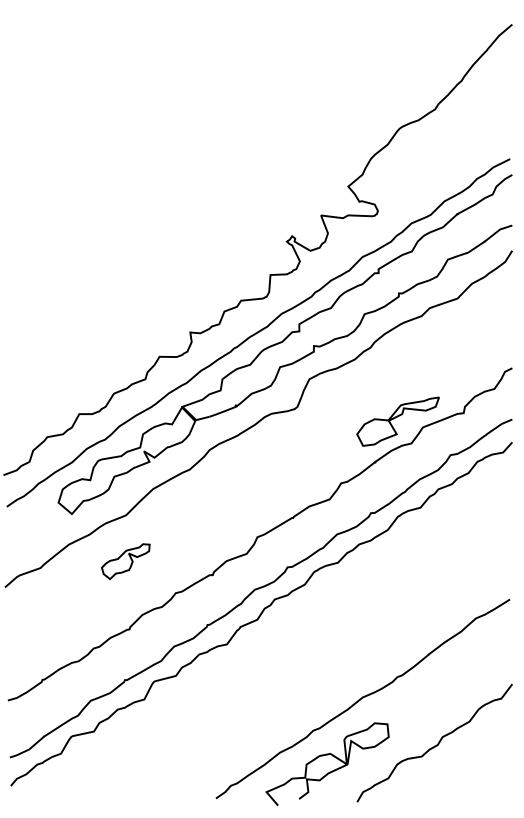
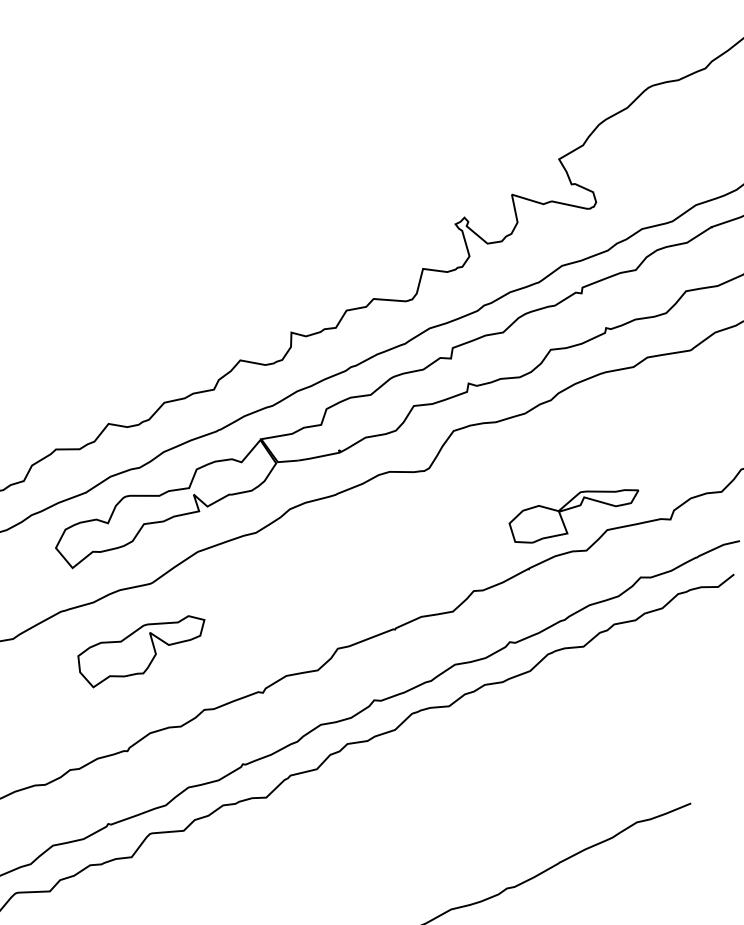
part: (125, 561) -> (138, 650), size x1.67

